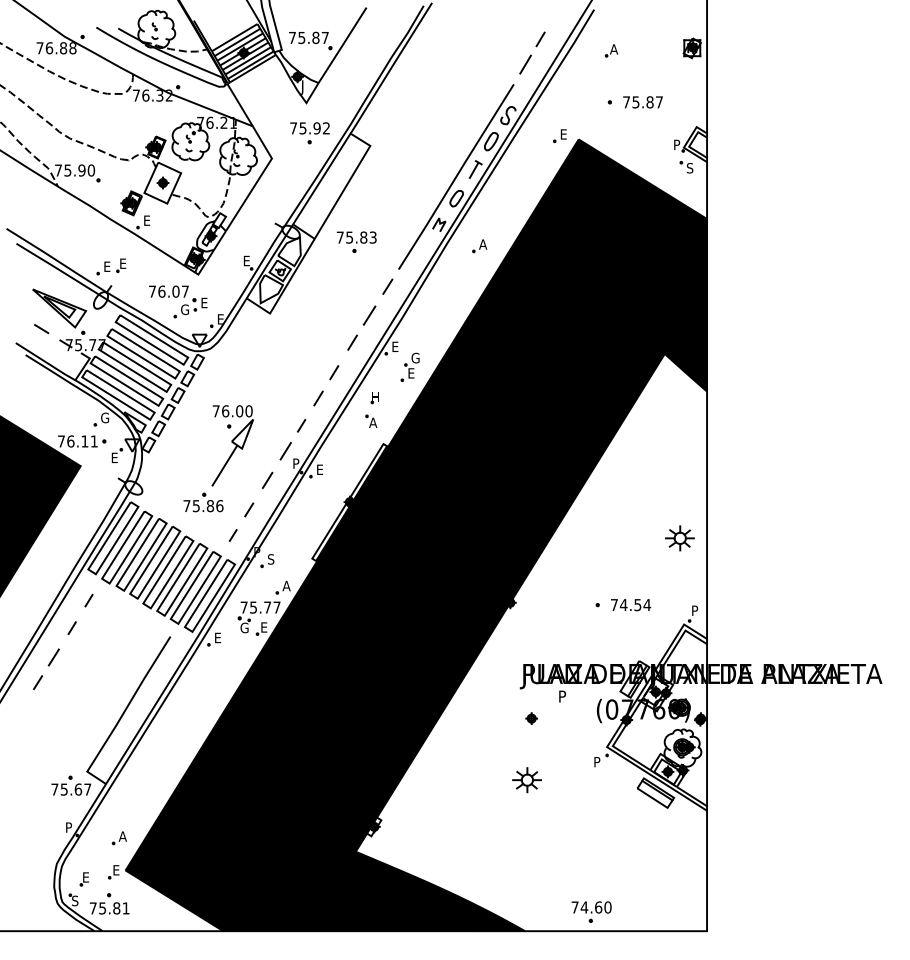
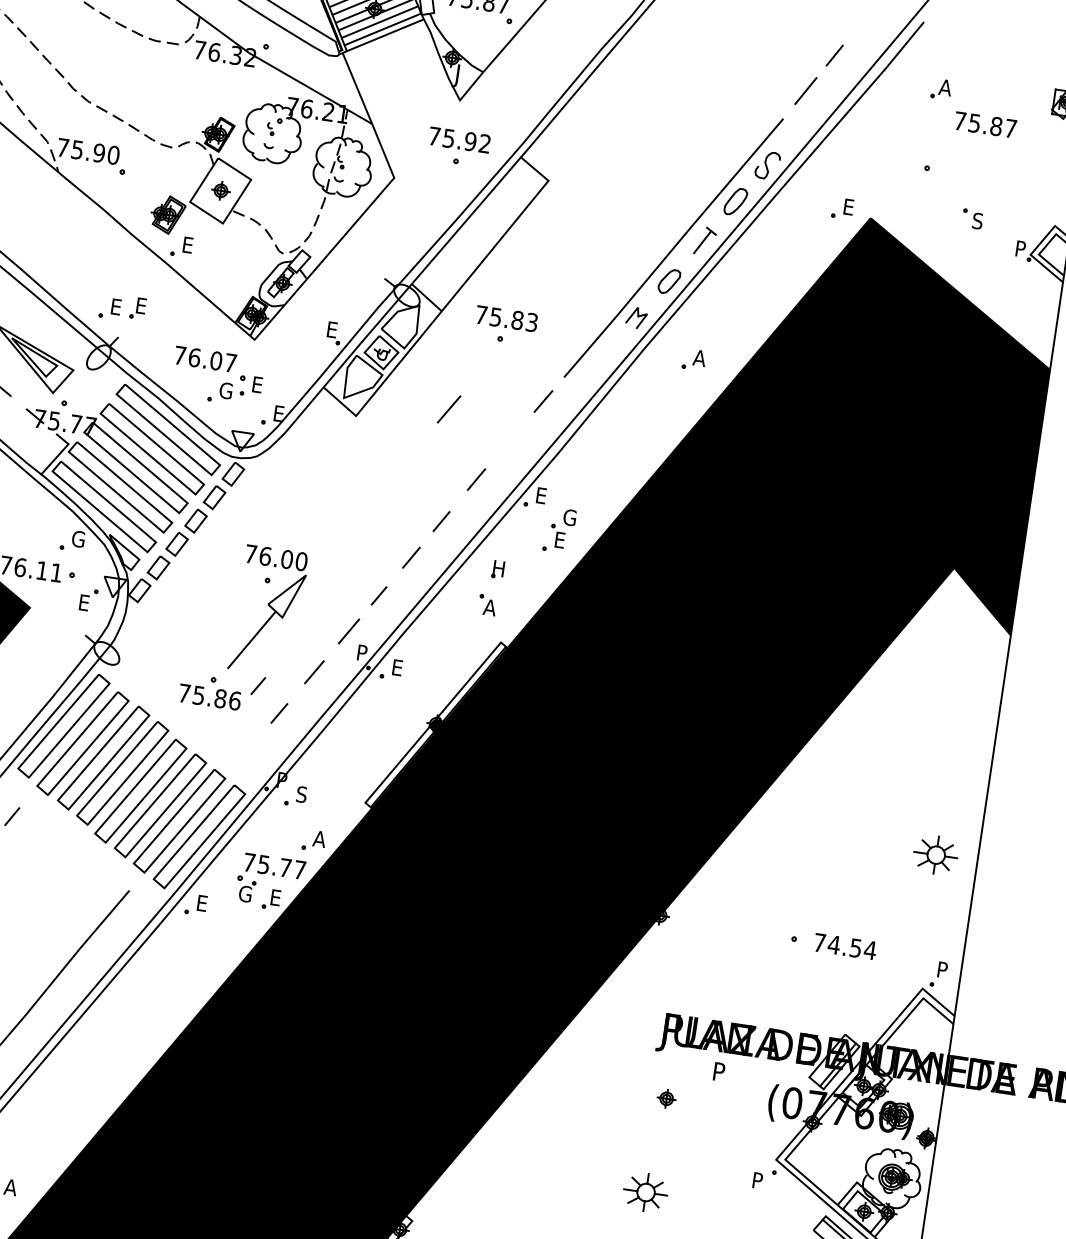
text: (642, 102) -> (984, 125), moved
part: (686, 167) -> (972, 219), moved
line: (369, 315) -> (448, 409), moved
line: (232, 535) -> (257, 685), moved

